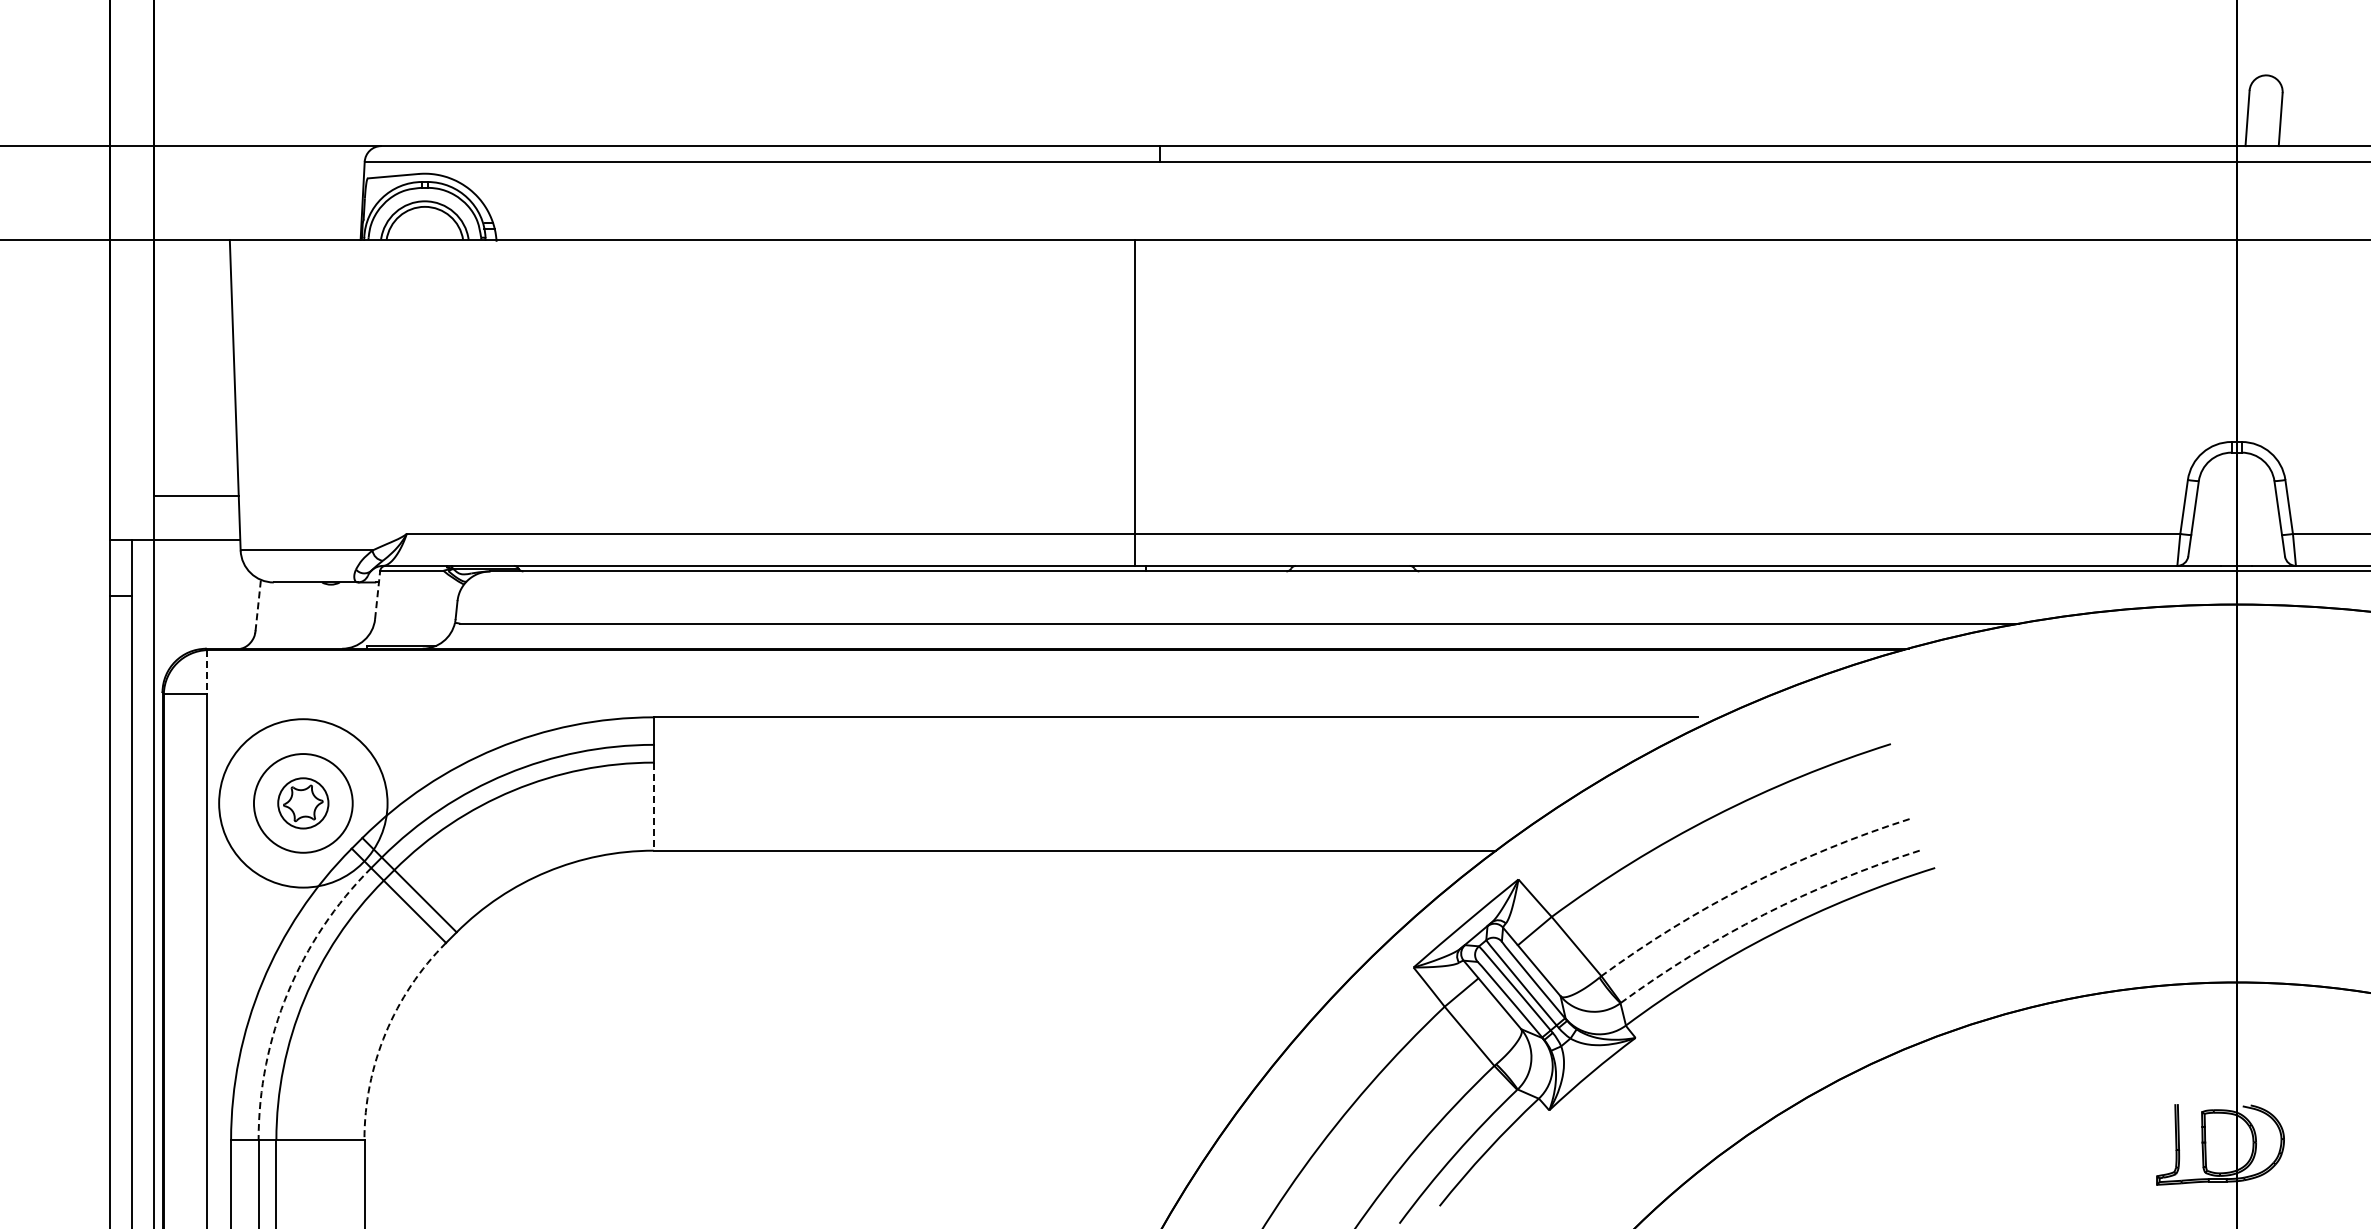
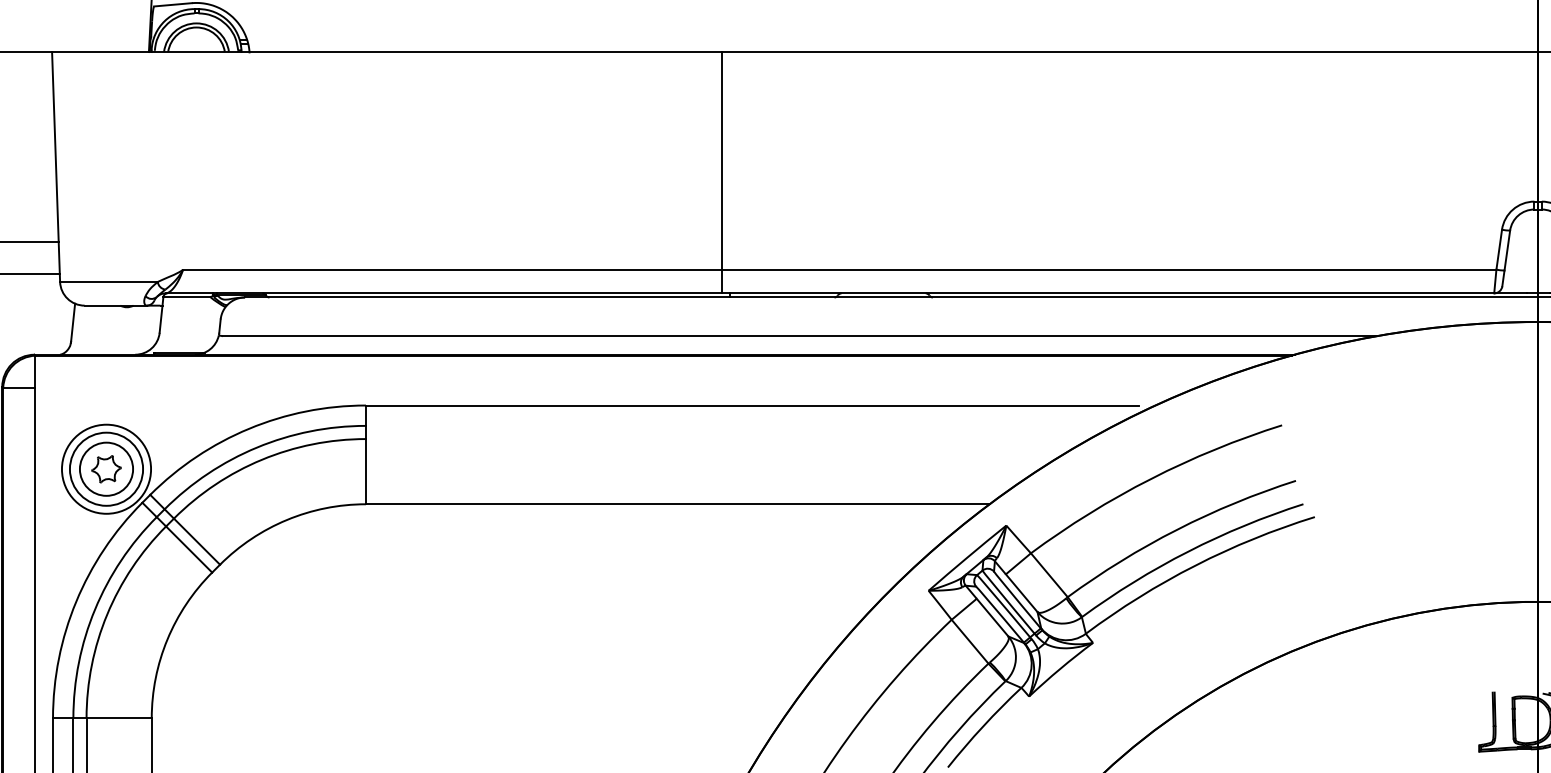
line: (377, 594) -> (161, 314), dashed -> solid
line: (258, 605) -> (73, 322), dashed -> solid
line: (207, 671) -> (35, 371), dashed -> solid
circle: (303, 803) -> (106, 469), size x0.71
circle: (303, 803) -> (106, 469), size x1.43
line: (653, 807) -> (365, 472), dashed -> solid
arc: (1749, 885) -> (1177, 530), dashed -> solid
arc: (1764, 914) -> (1188, 551), dashed -> solid
arc: (287, 992) -> (94, 609), dashed -> solid
arc: (385, 1033) -> (167, 639), dashed -> solid

